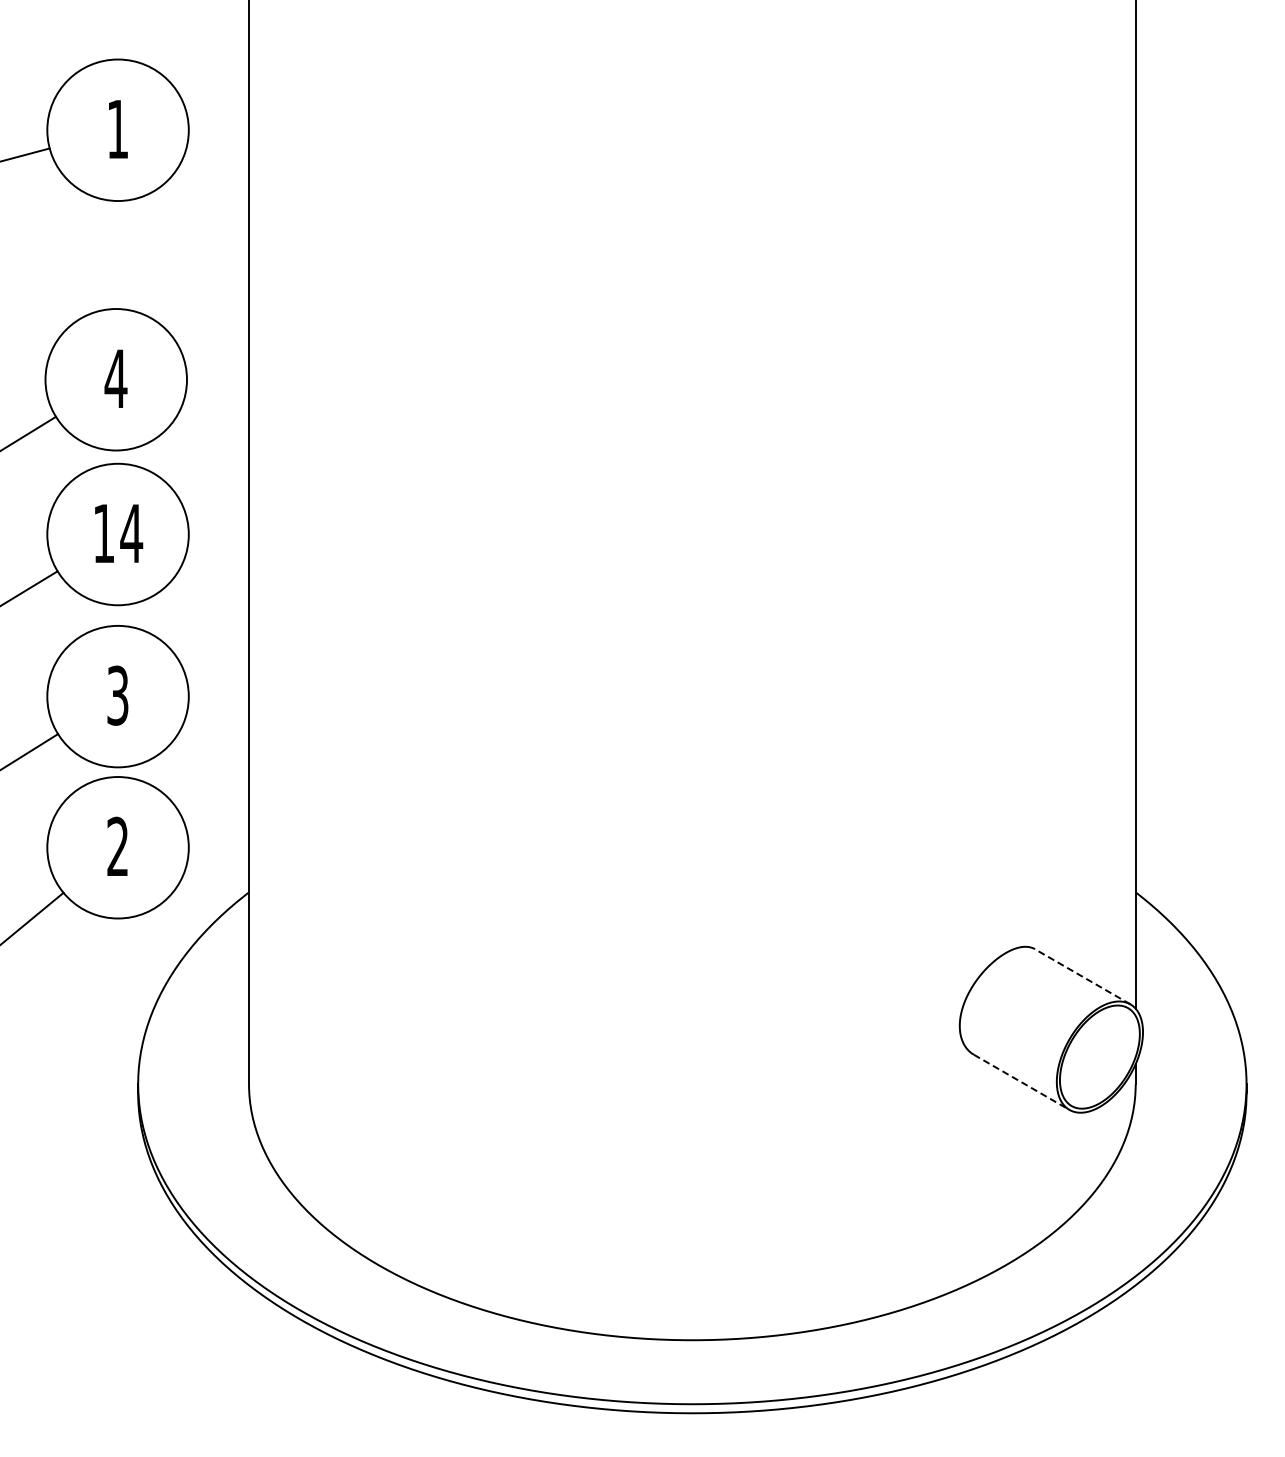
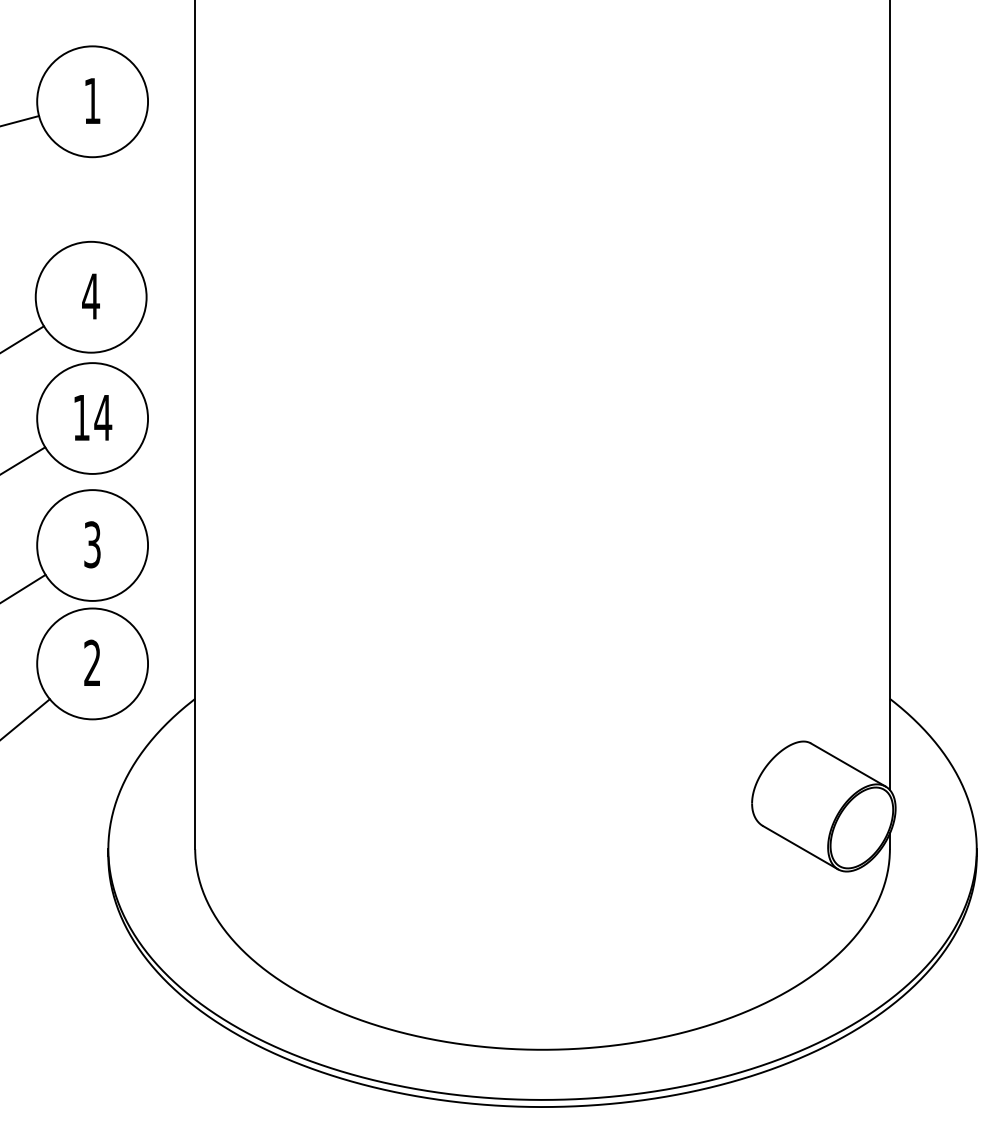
line: (1082, 976) -> (848, 764), dashed -> solid
line: (1022, 1082) -> (801, 847), dashed -> solid

